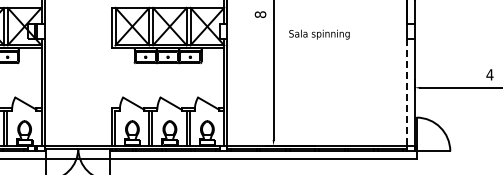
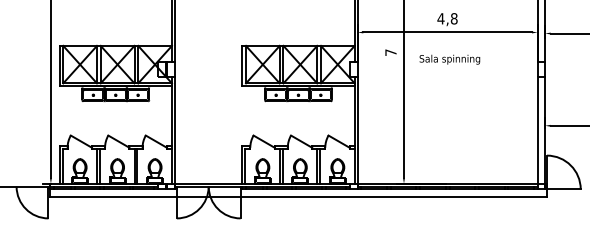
text: (260, 14) -> (390, 52), 8 -> 7
text: (319, 34) -> (449, 59), moved
line: (407, 92) -> (537, 130), dashed -> solid

